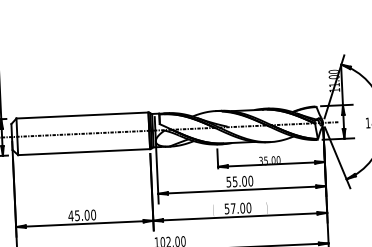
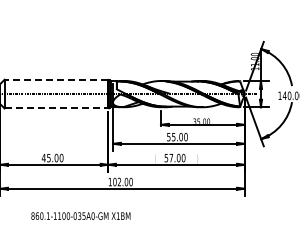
line: (82, 115) -> (56, 79), solid -> dashed
line: (84, 152) -> (56, 108), solid -> dashed

